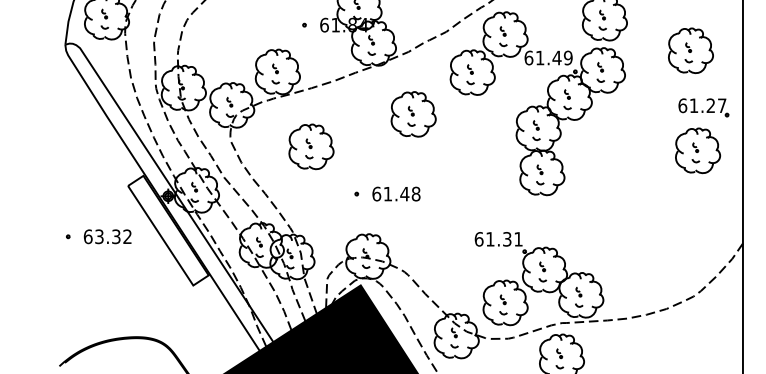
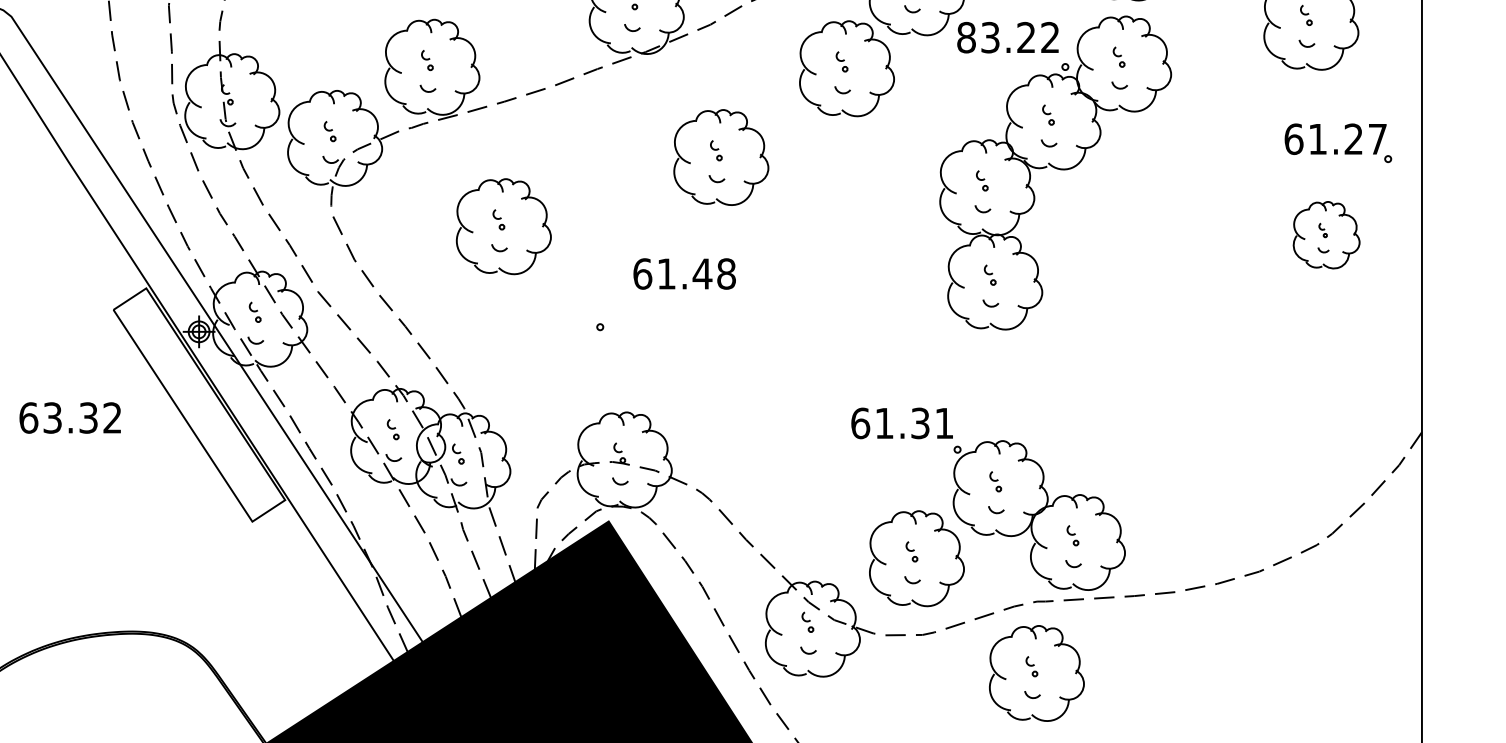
text: (548, 57) -> (1008, 36), 61.49 -> 83.22
part: (698, 150) -> (1327, 234), size x0.7
text: (396, 193) -> (684, 272), moved

